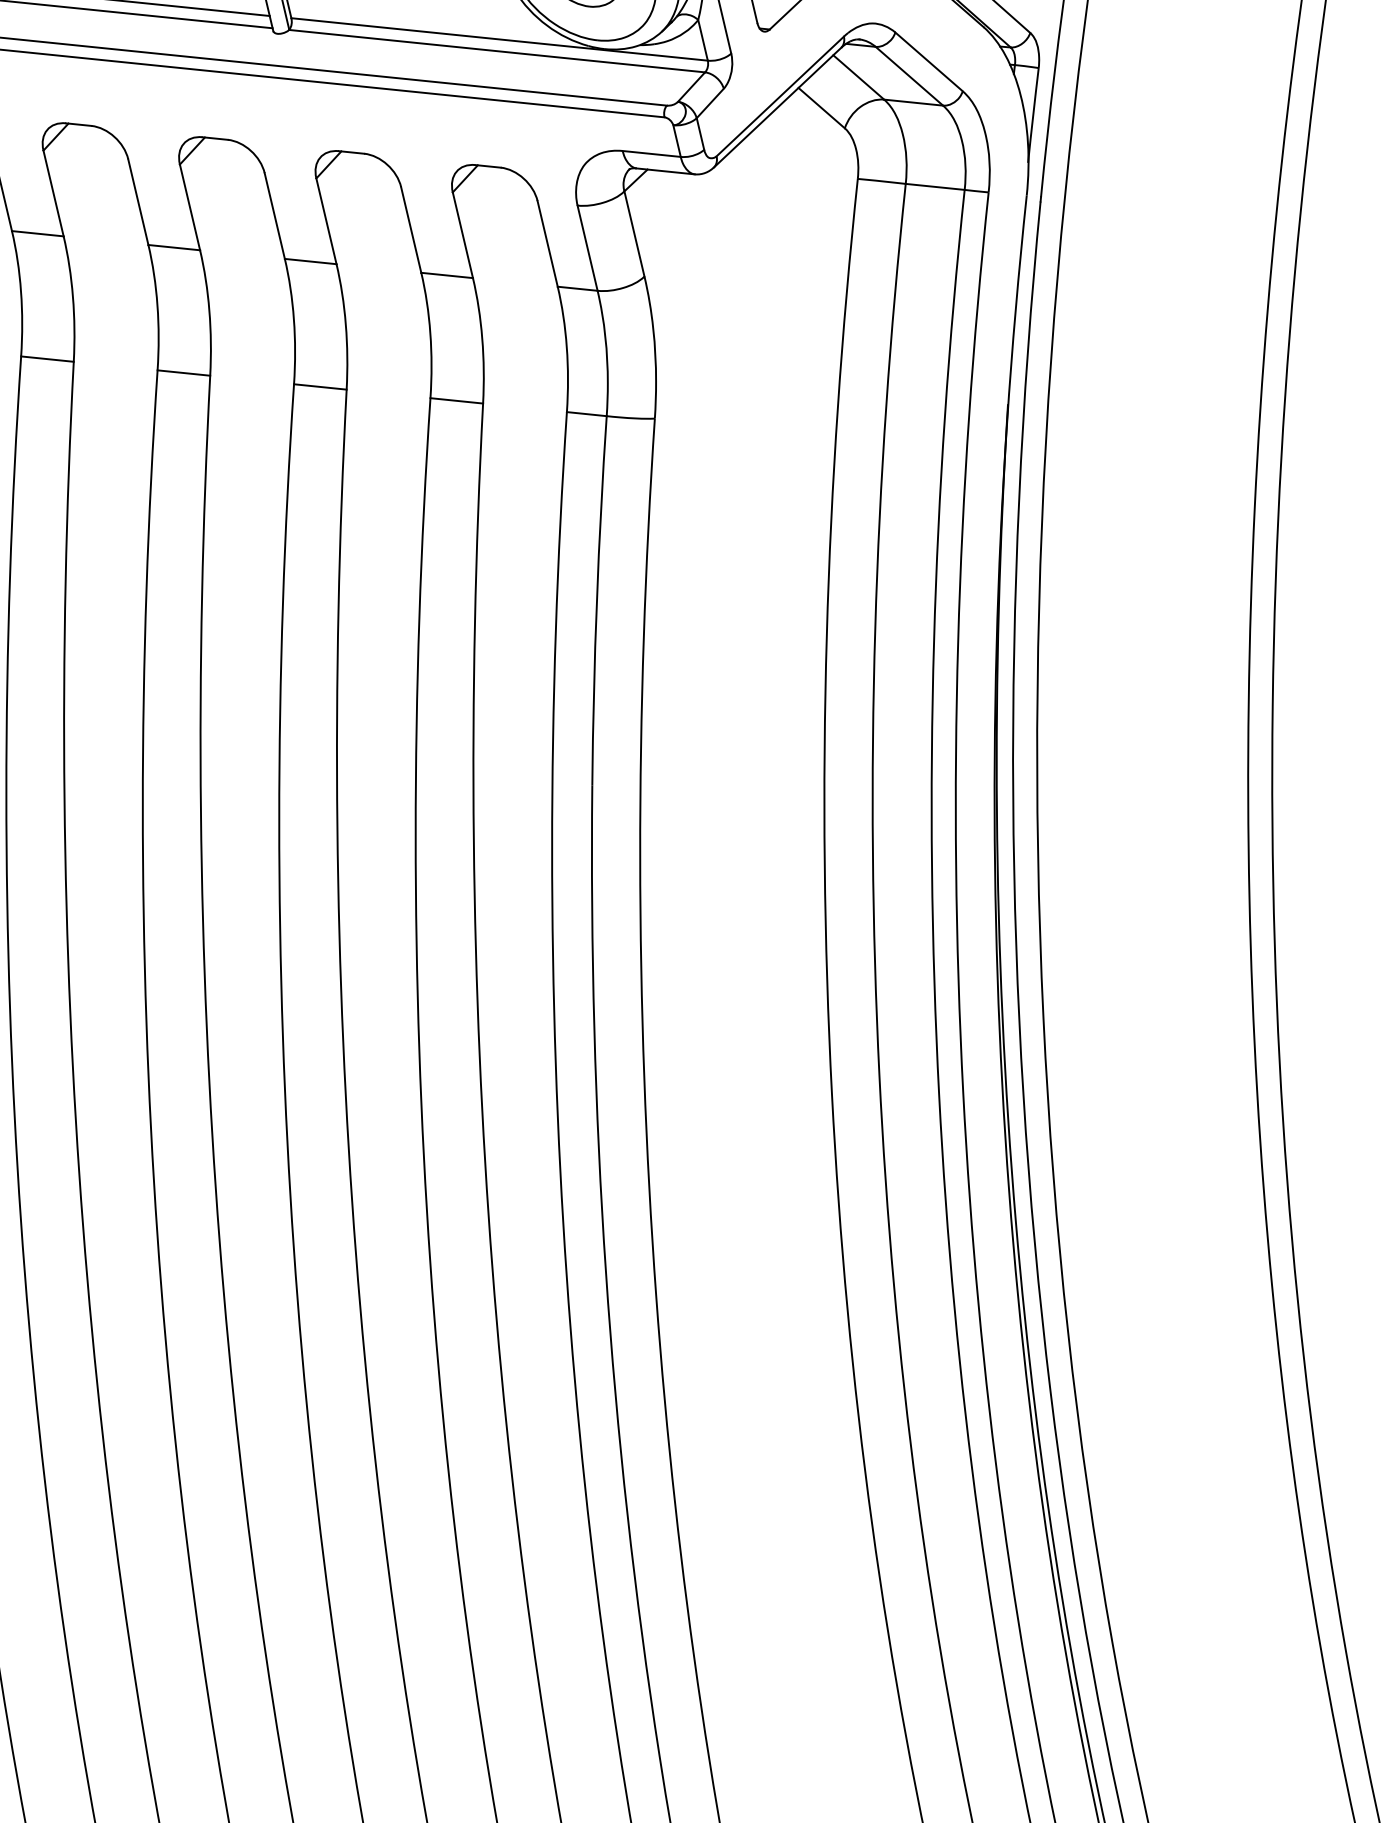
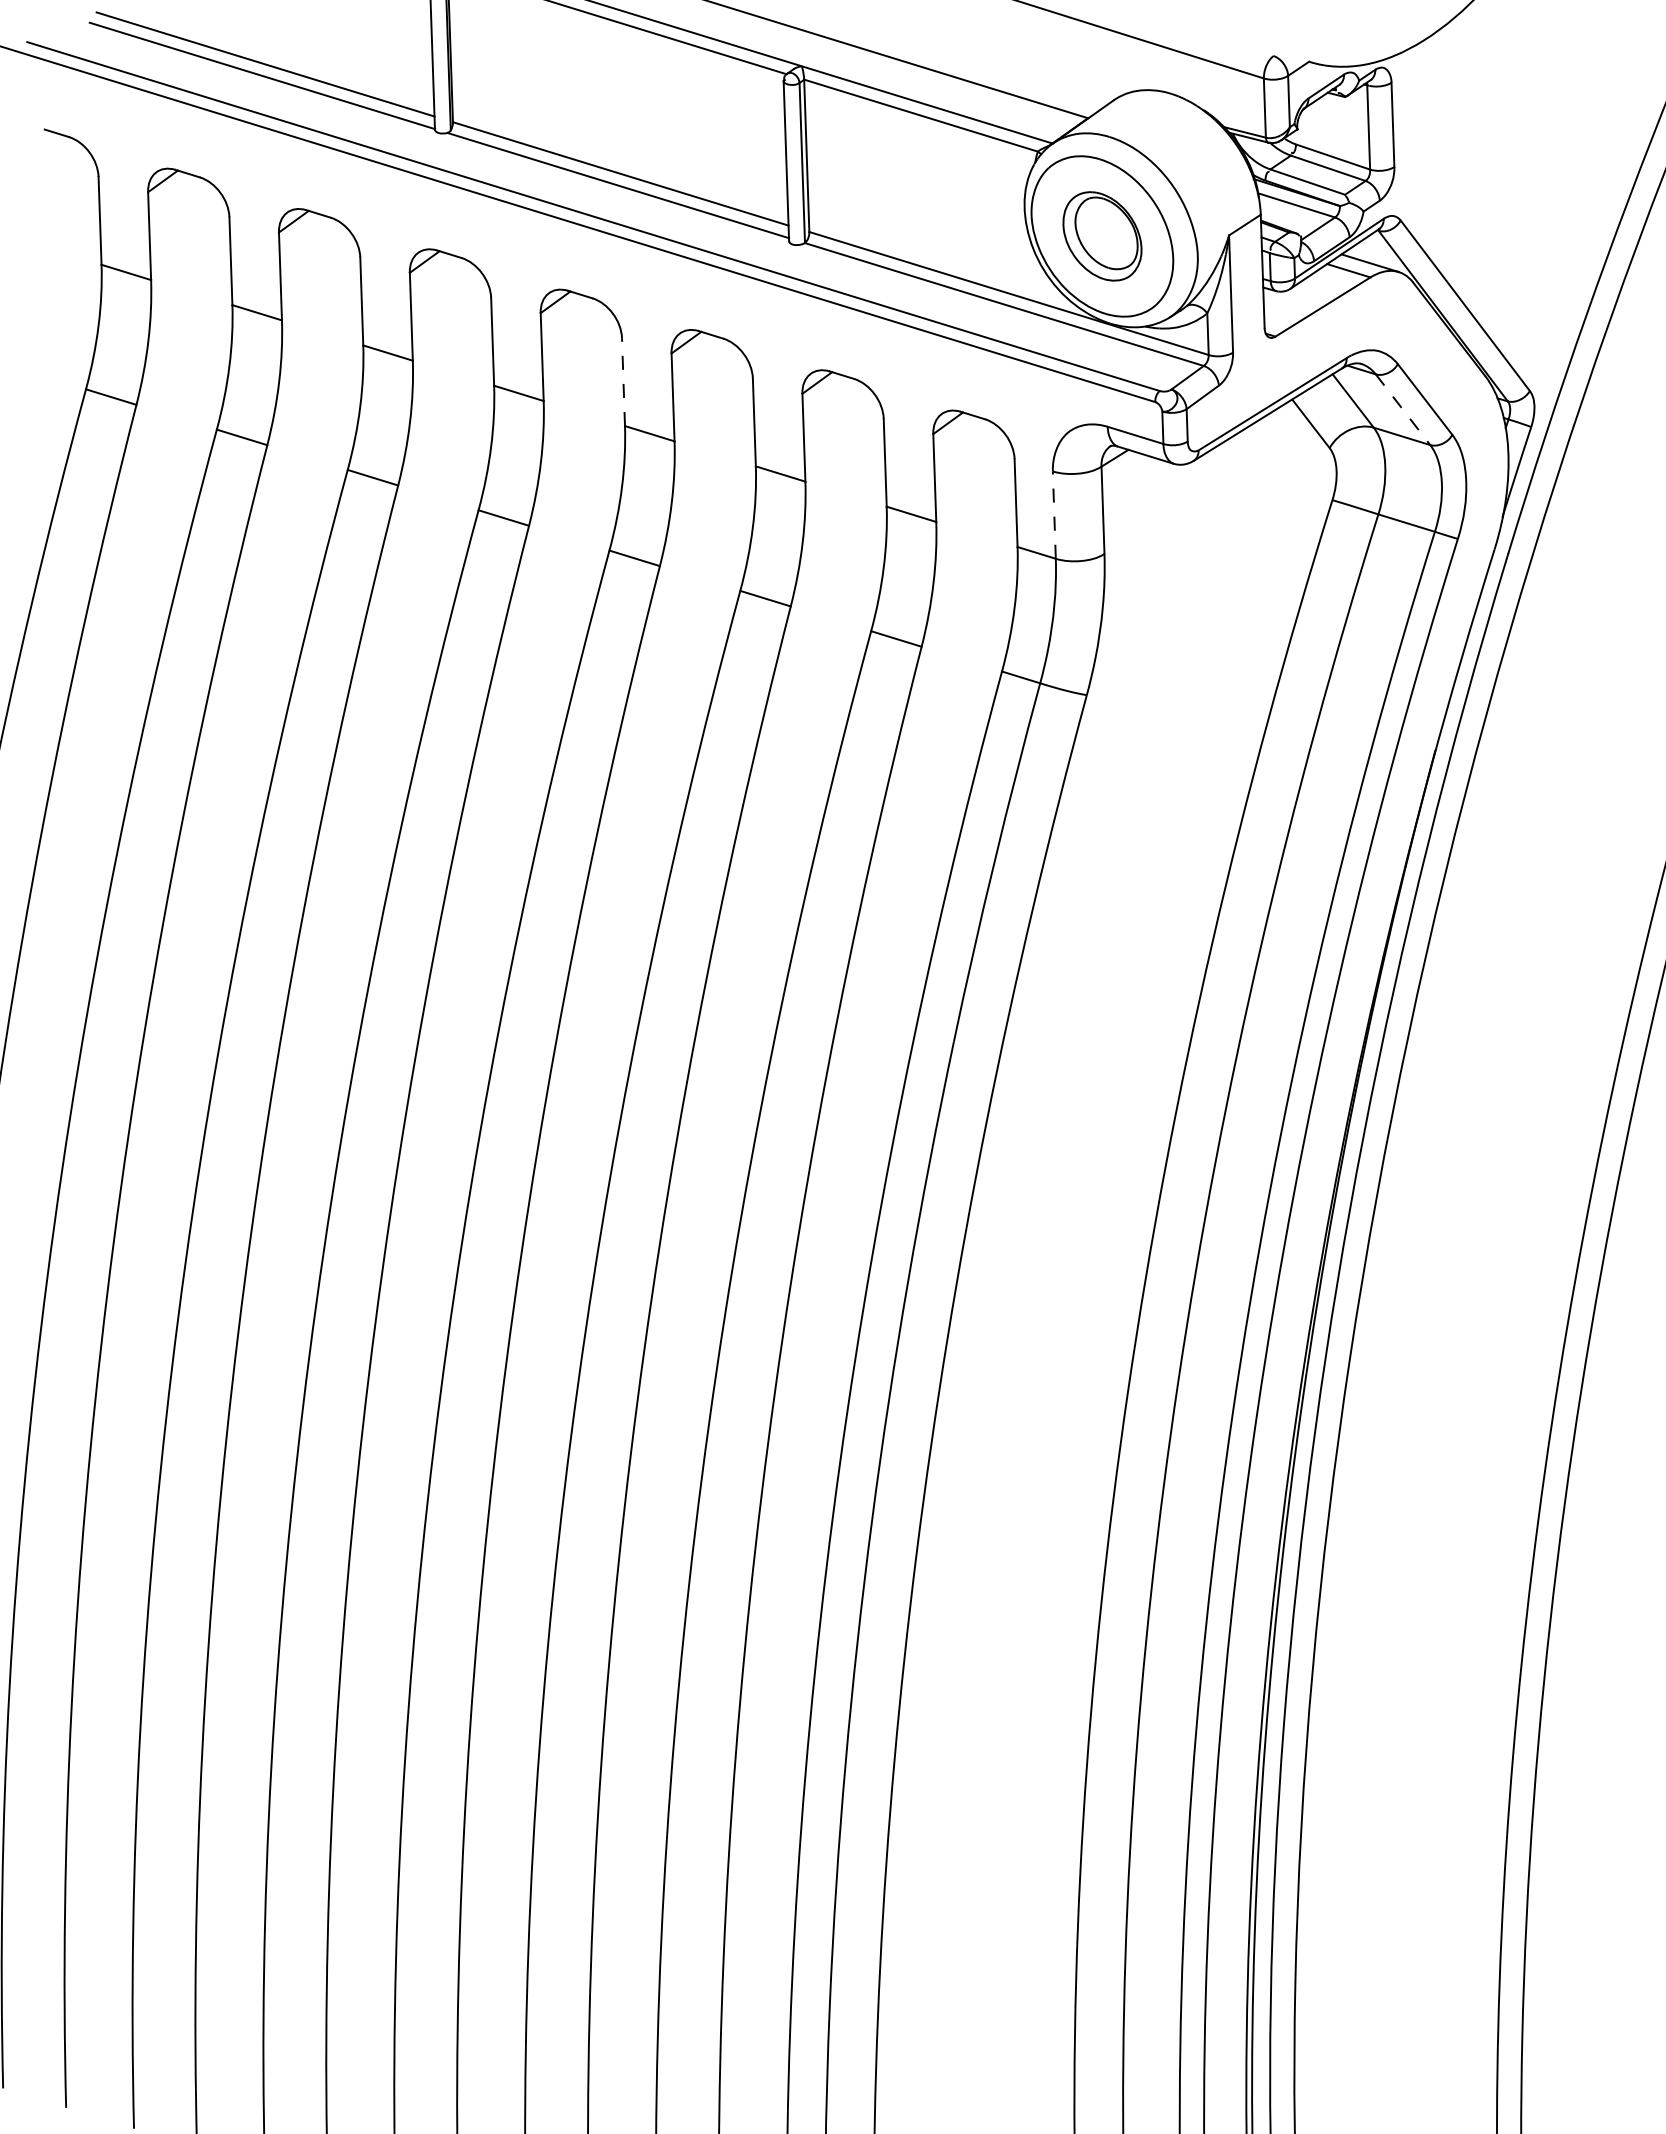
line: (909, 75) -> (1403, 409), solid -> dashed
line: (138, 202) -> (623, 382), solid -> dashed
line: (587, 248) -> (1054, 515), solid -> dashed

